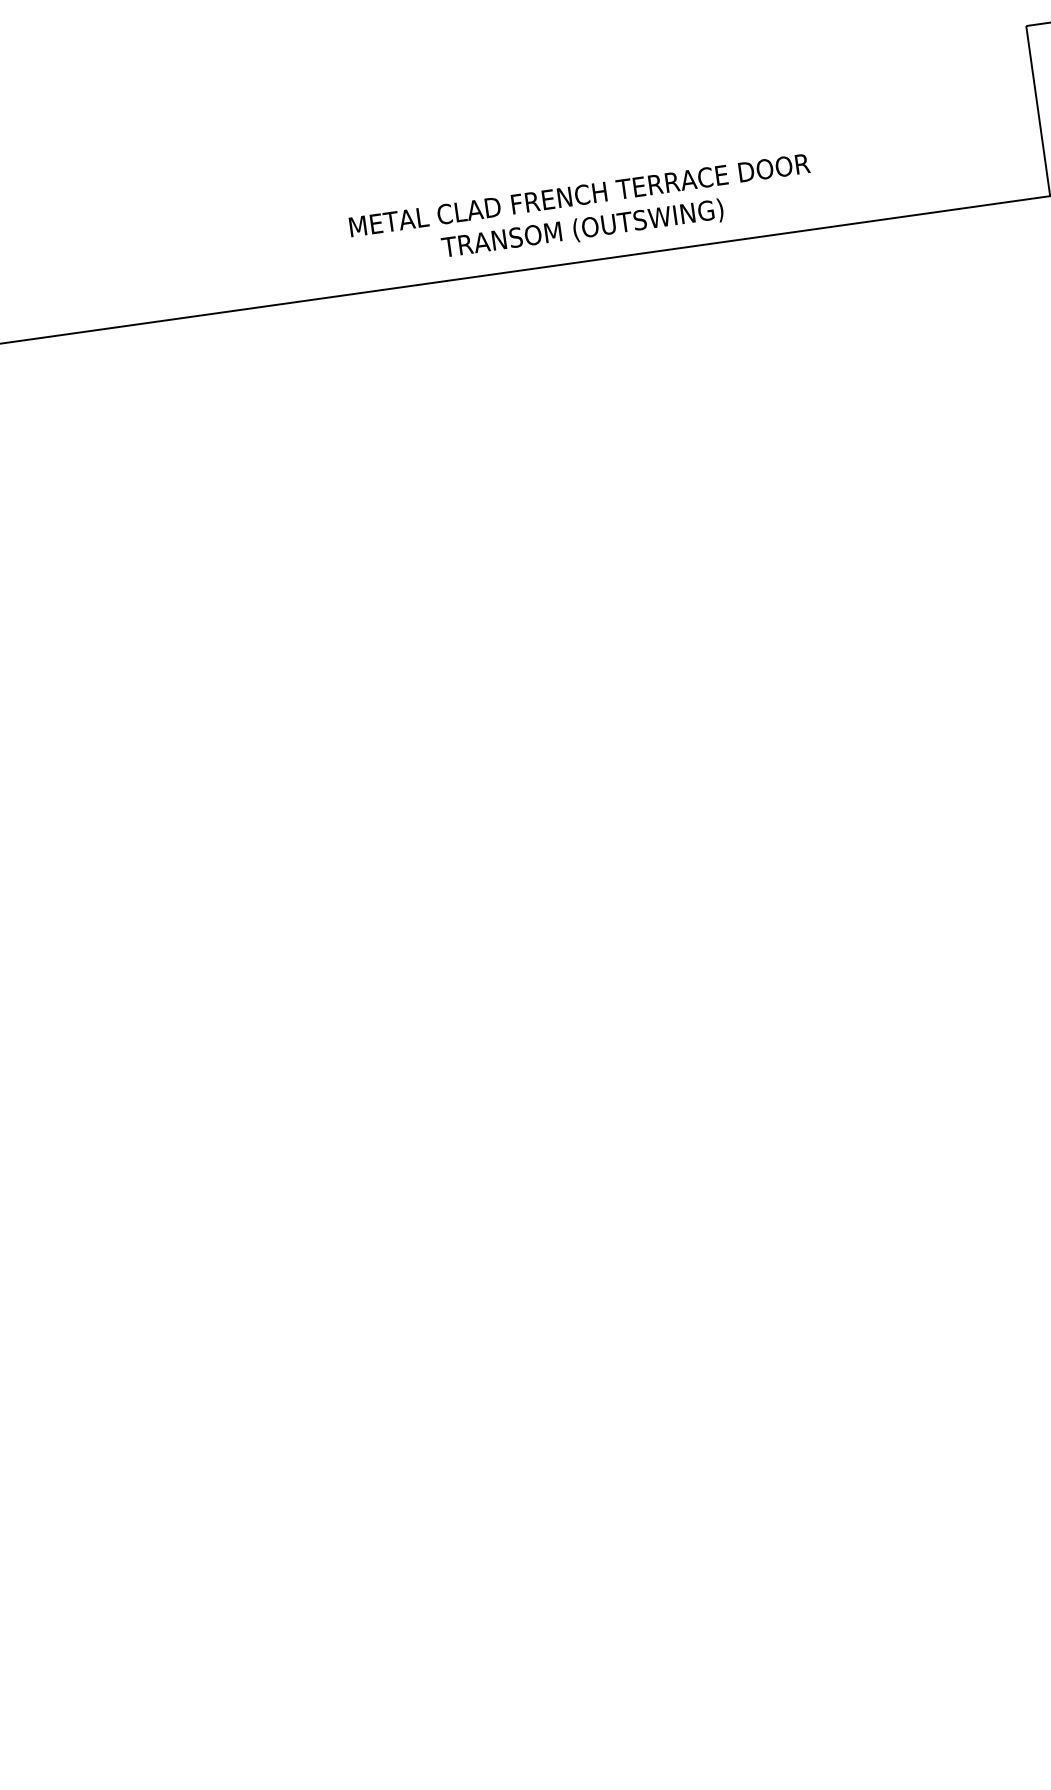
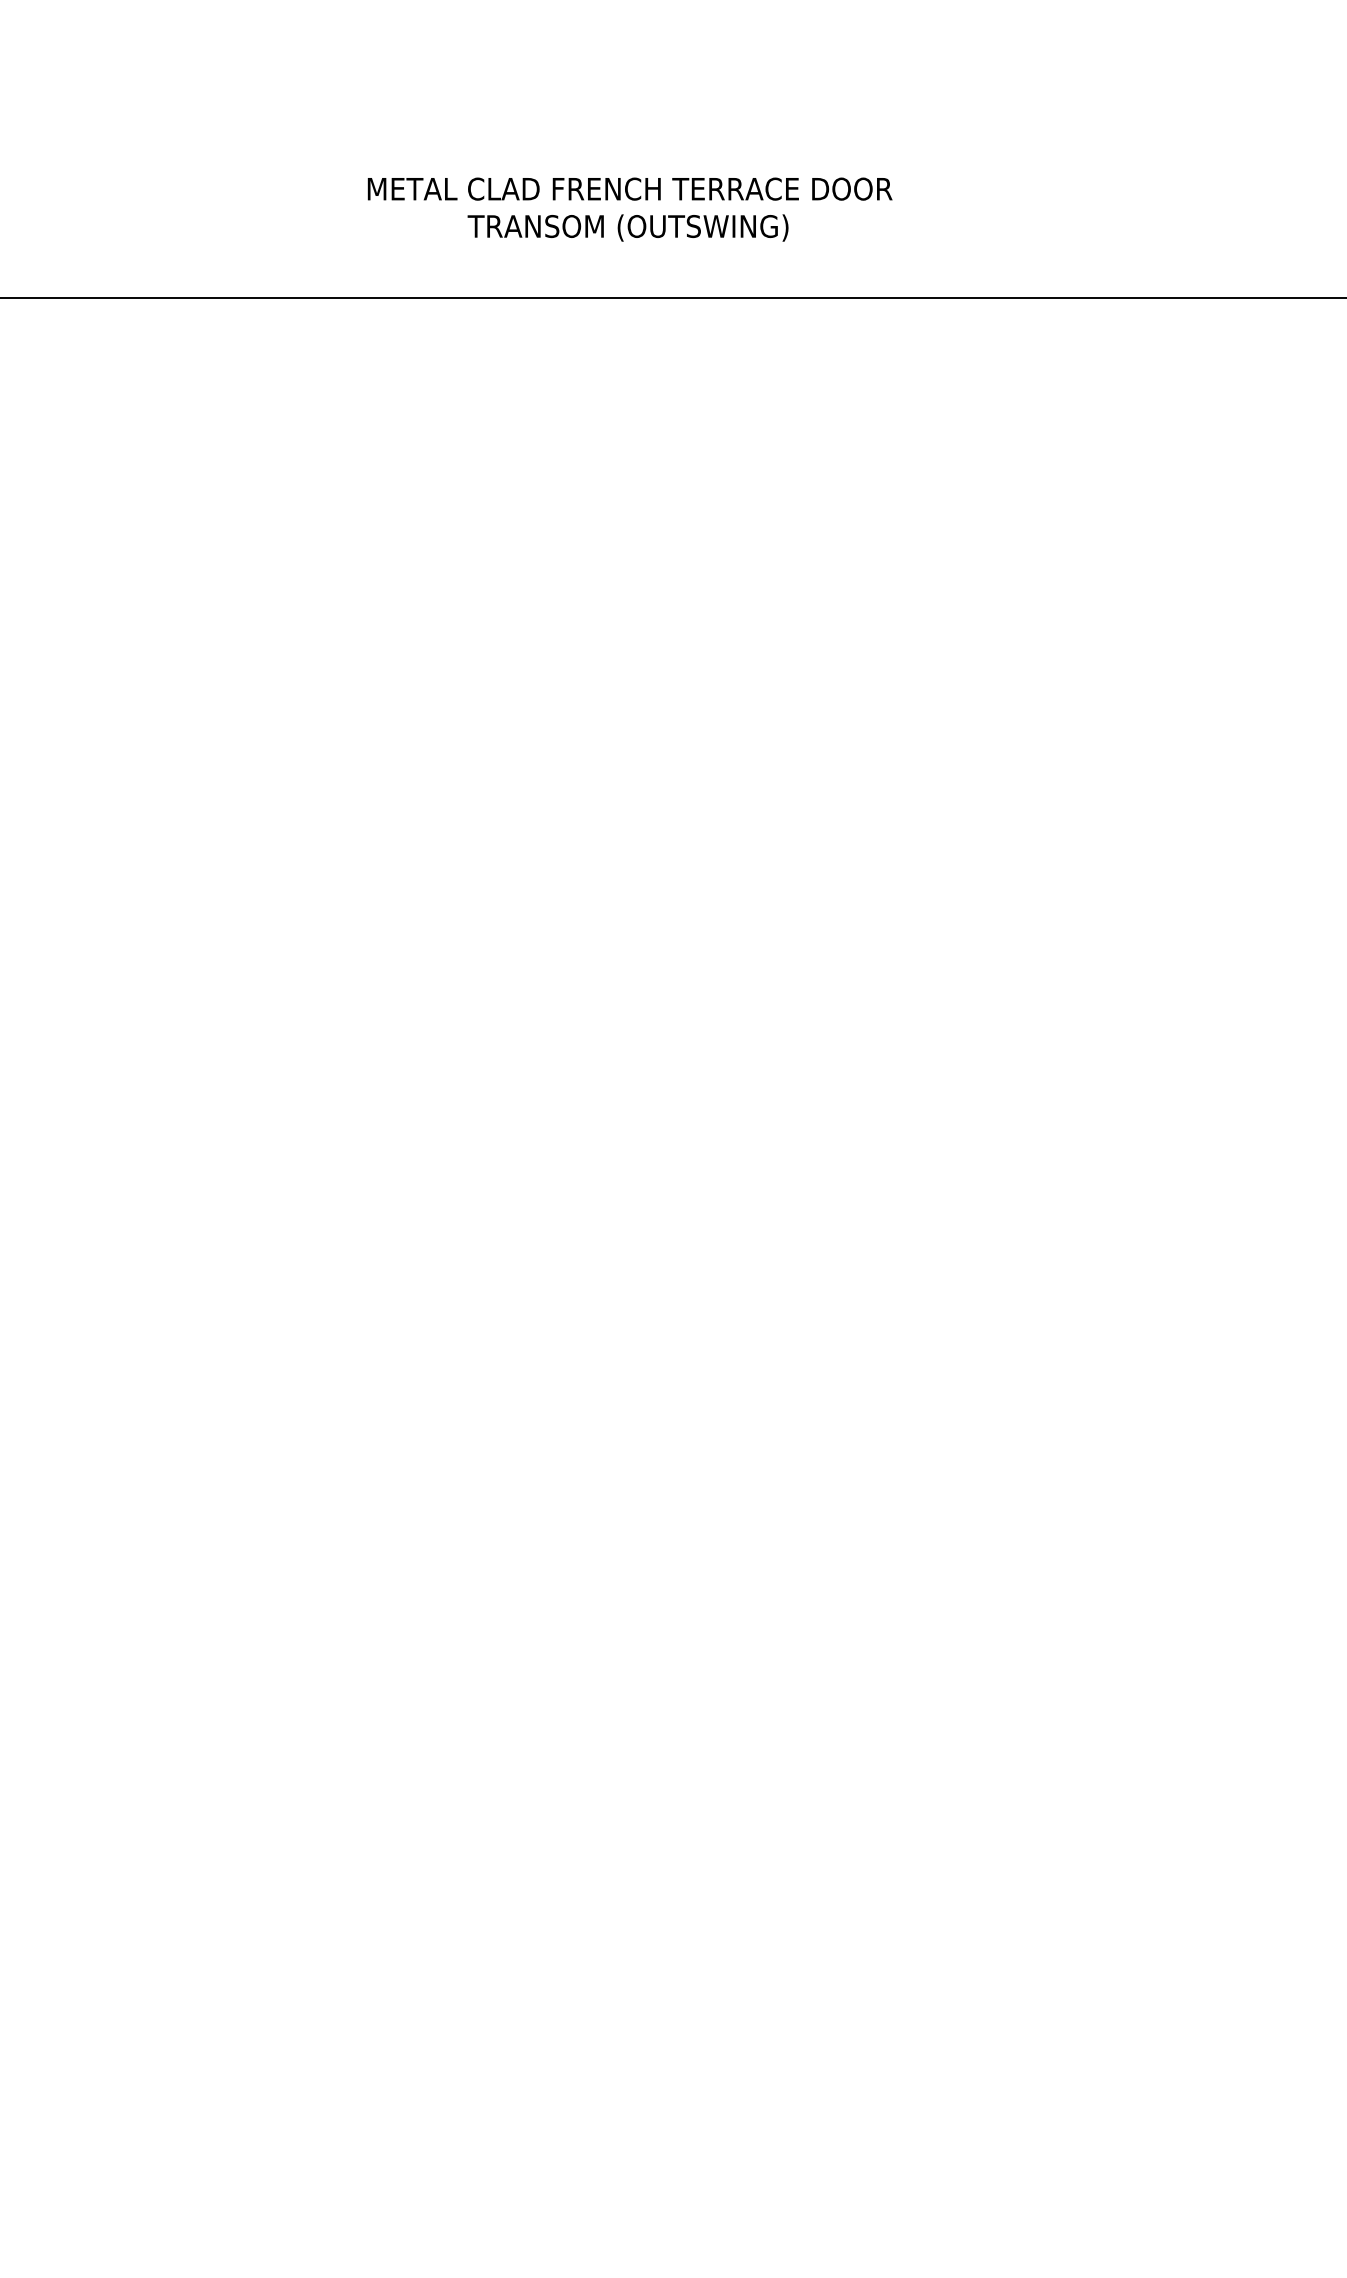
text: (581, 213) -> (629, 209), moved

